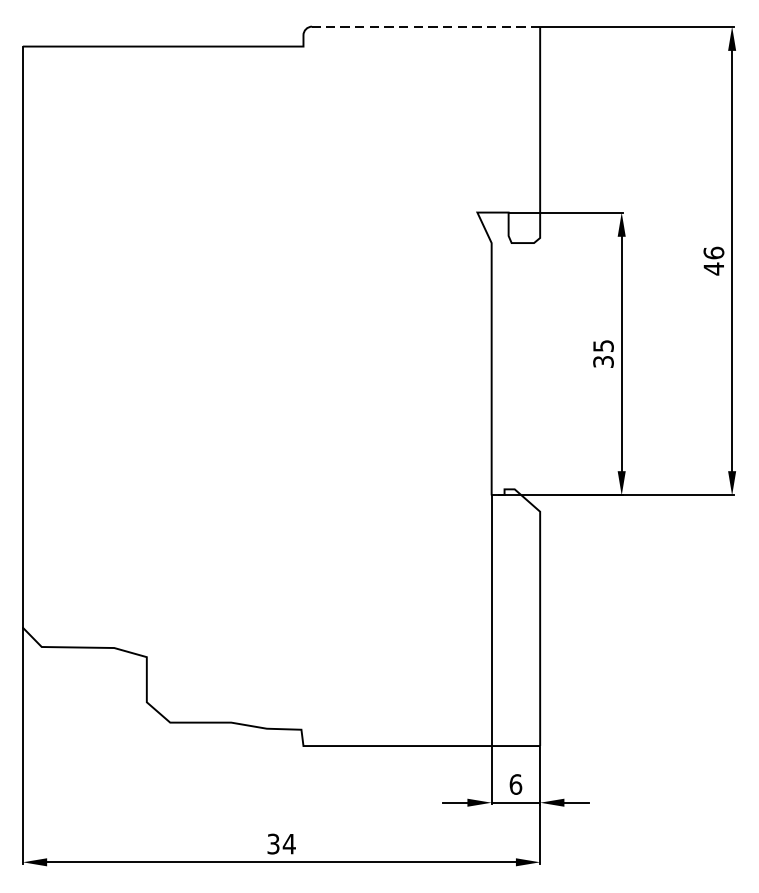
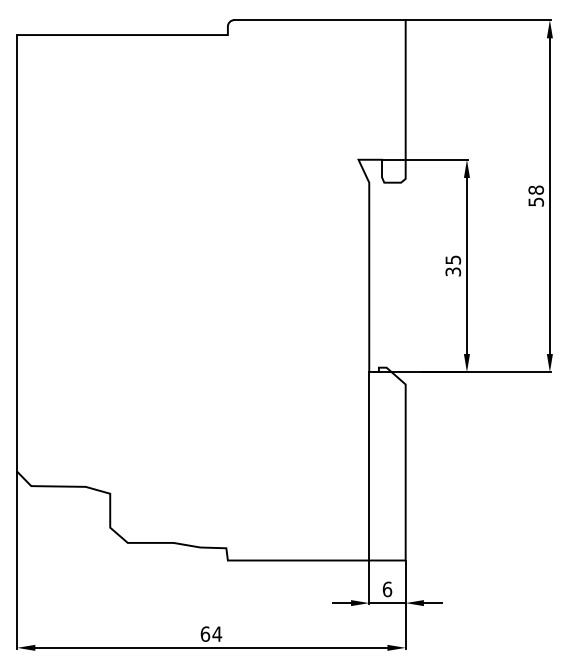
line: (426, 27) -> (320, 20), dashed -> solid
text: (714, 261) -> (536, 196), 46 -> 58
text: (273, 843) -> (205, 633), 34 -> 64

